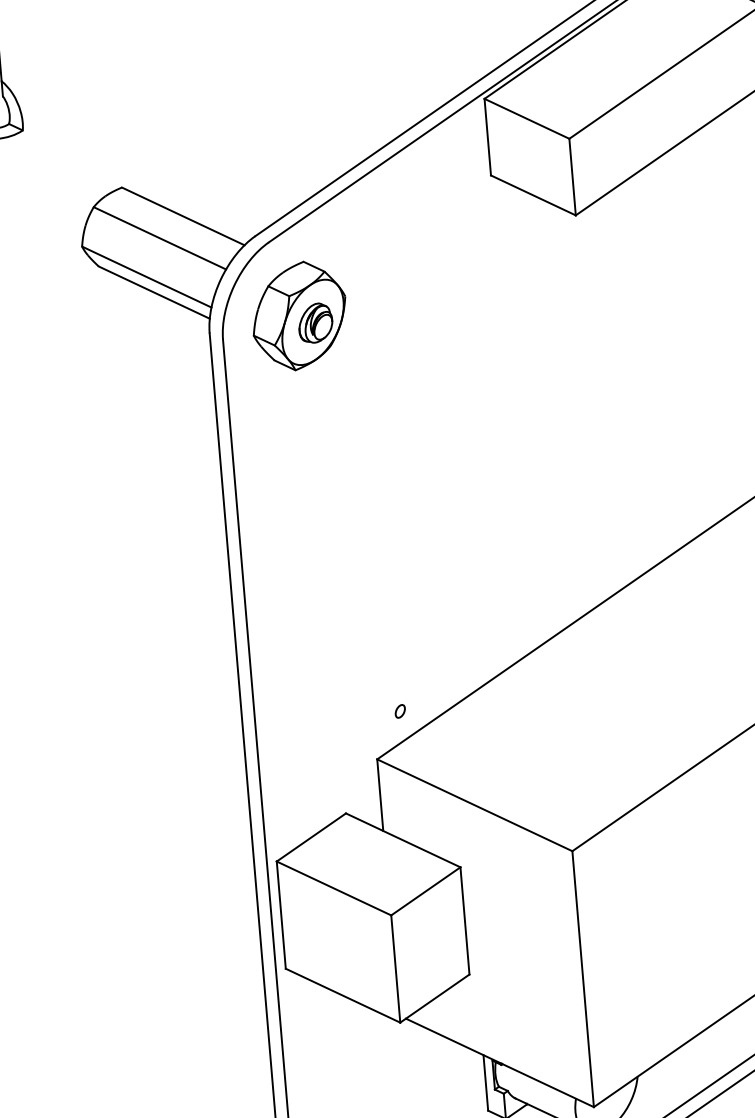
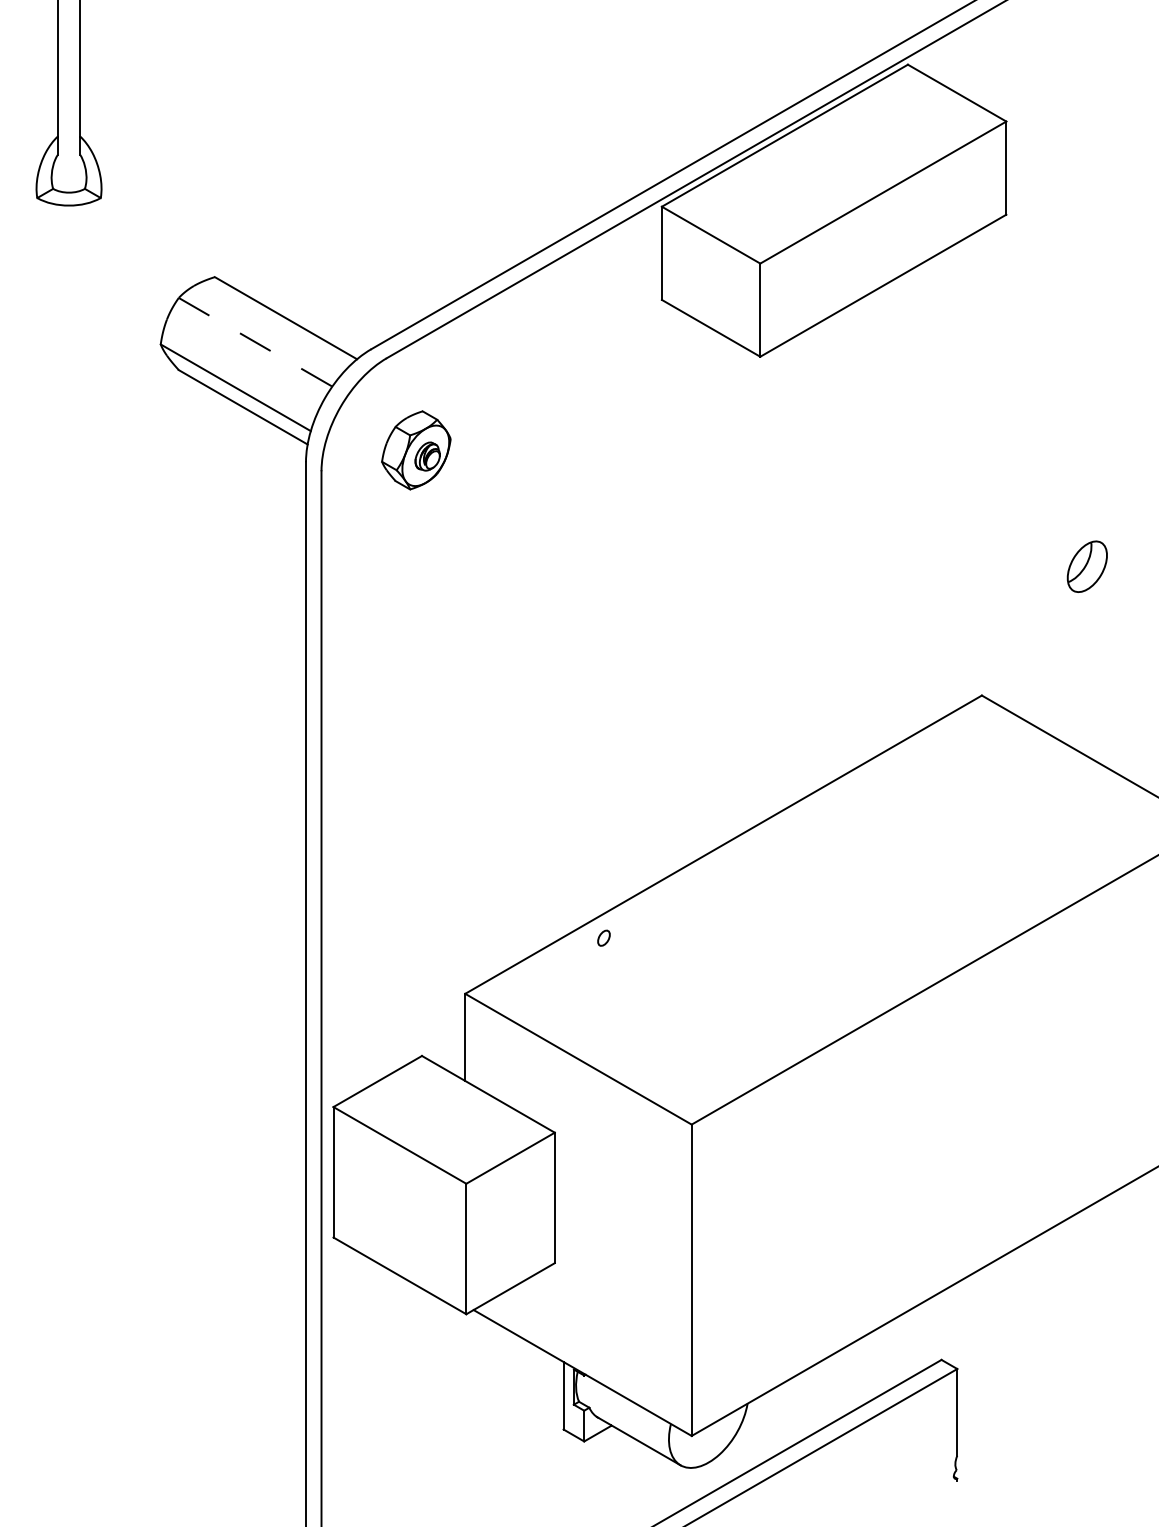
line: (159, 238) -> (255, 342), solid -> dashed
part: (299, 316) -> (416, 450), size x0.6
part: (399, 710) -> (603, 937), moved

